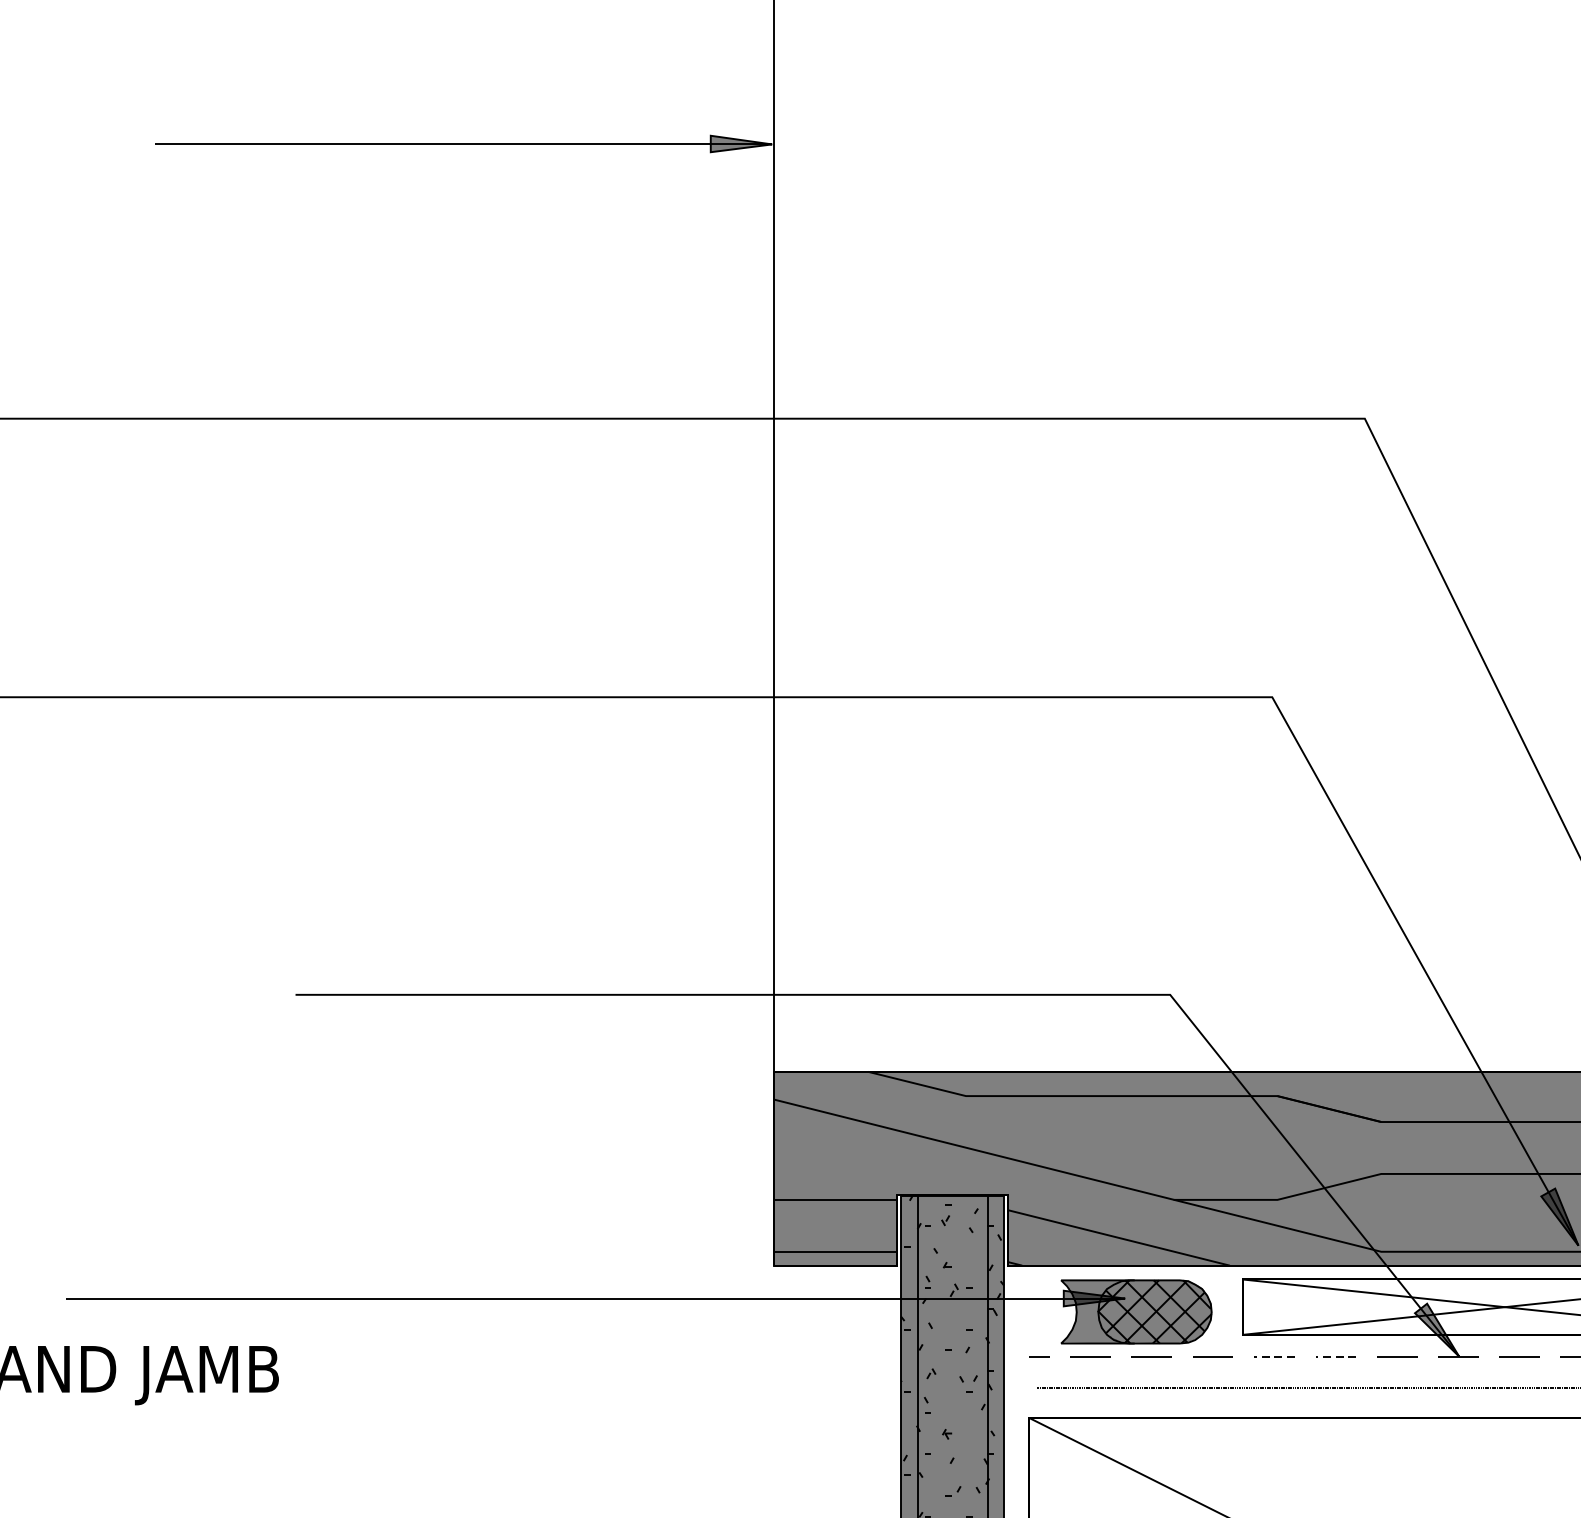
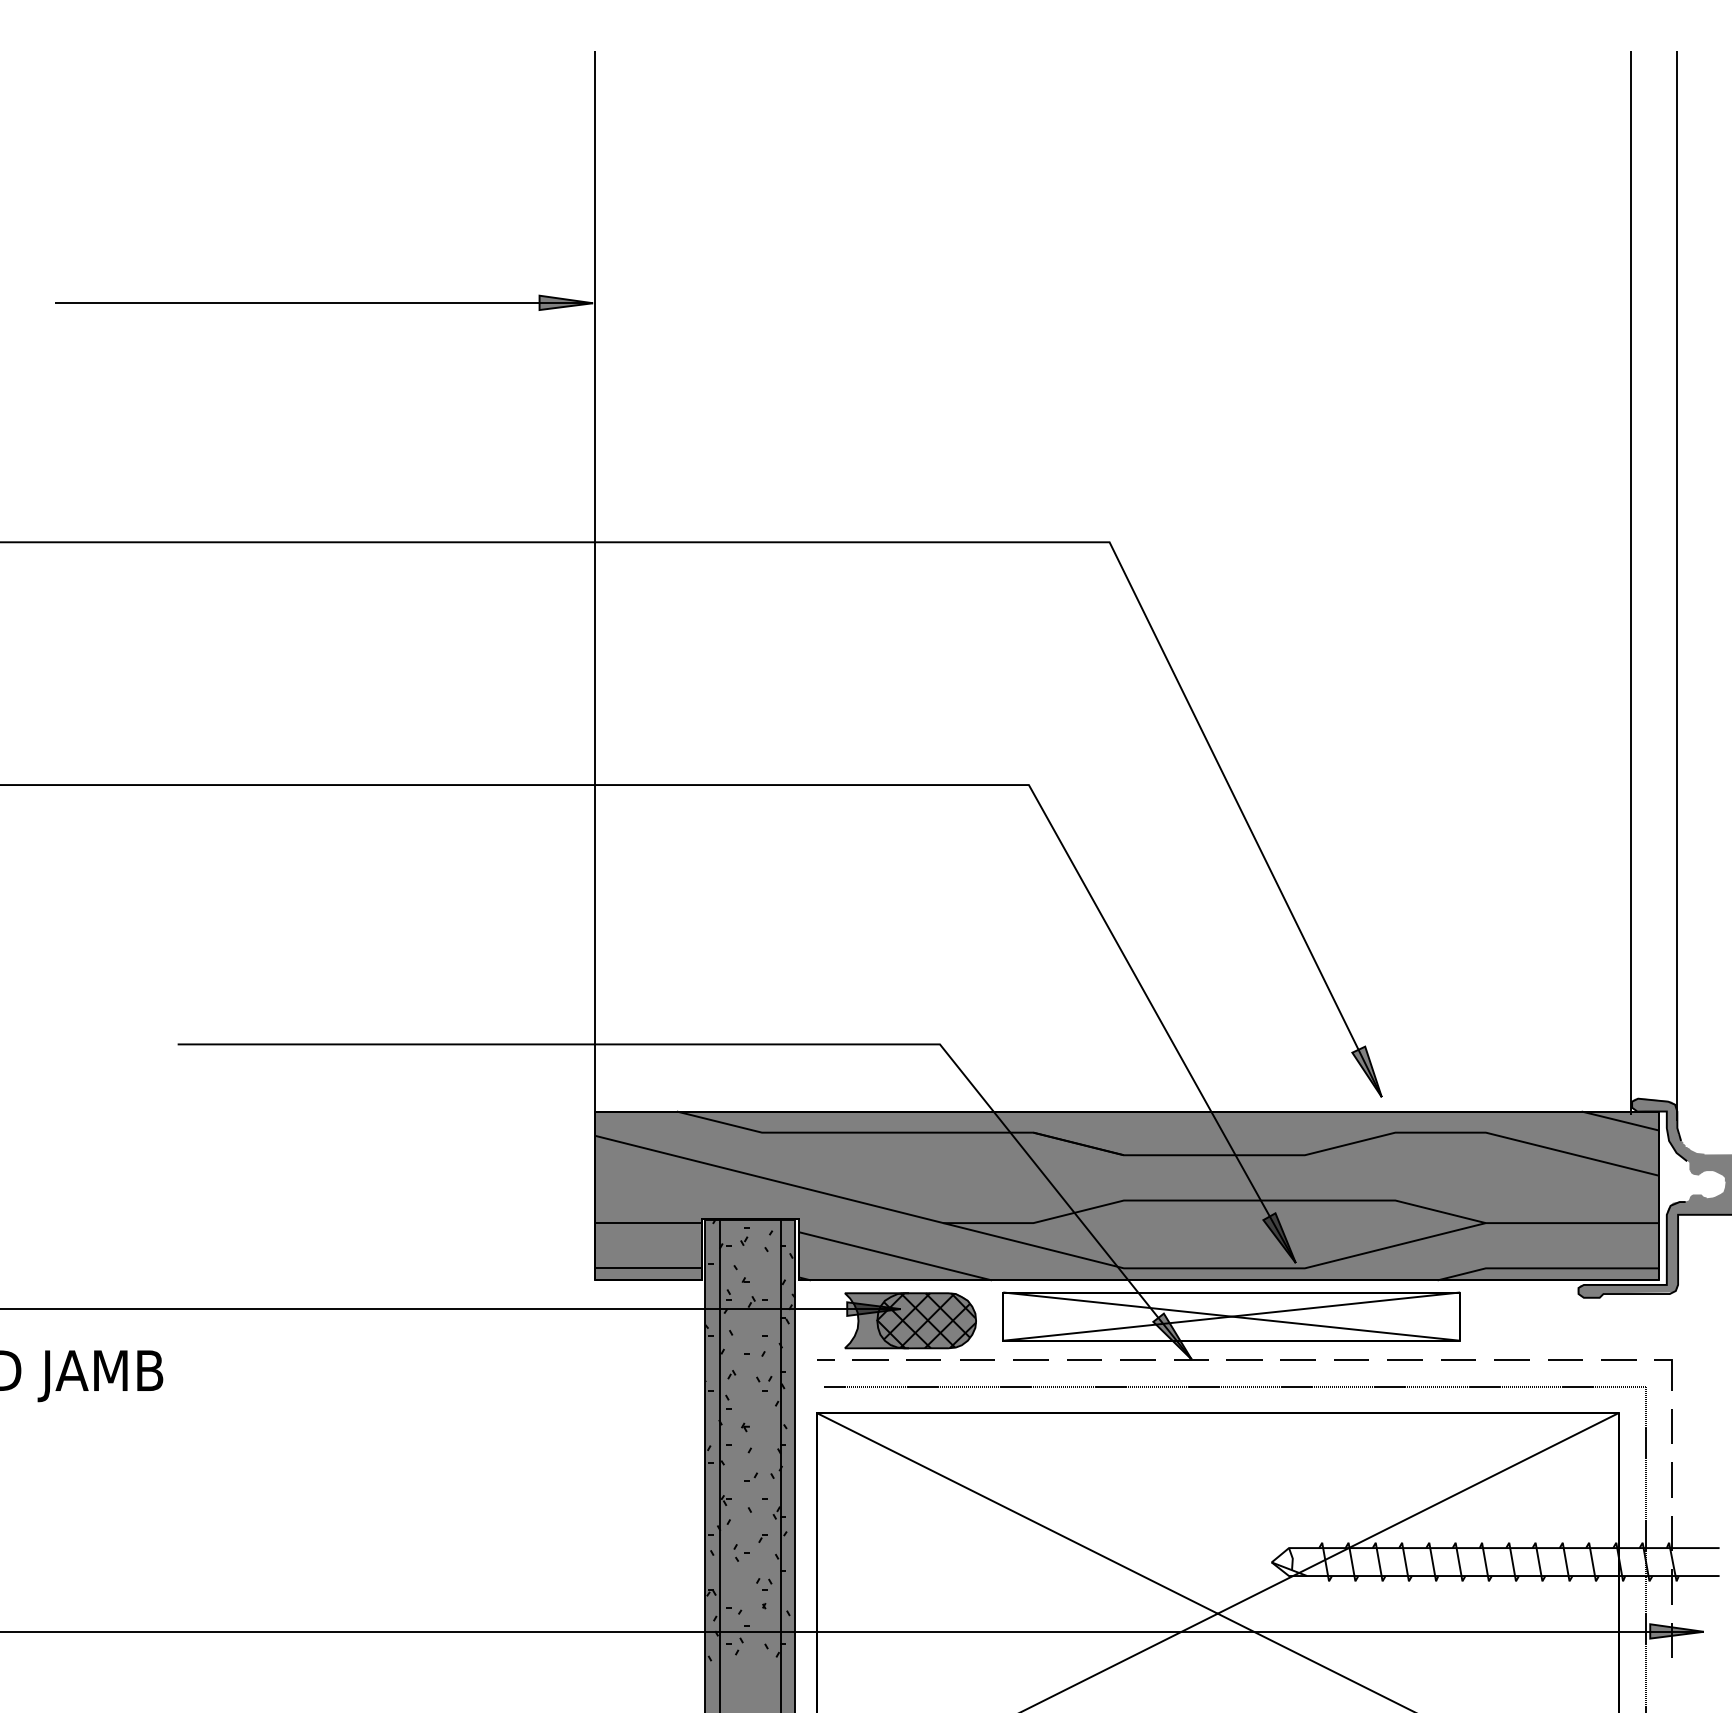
line: (1274, 1356) -> (1030, 1359), dashed -> solid
line: (1336, 1356) -> (1084, 1359), dashed -> solid

